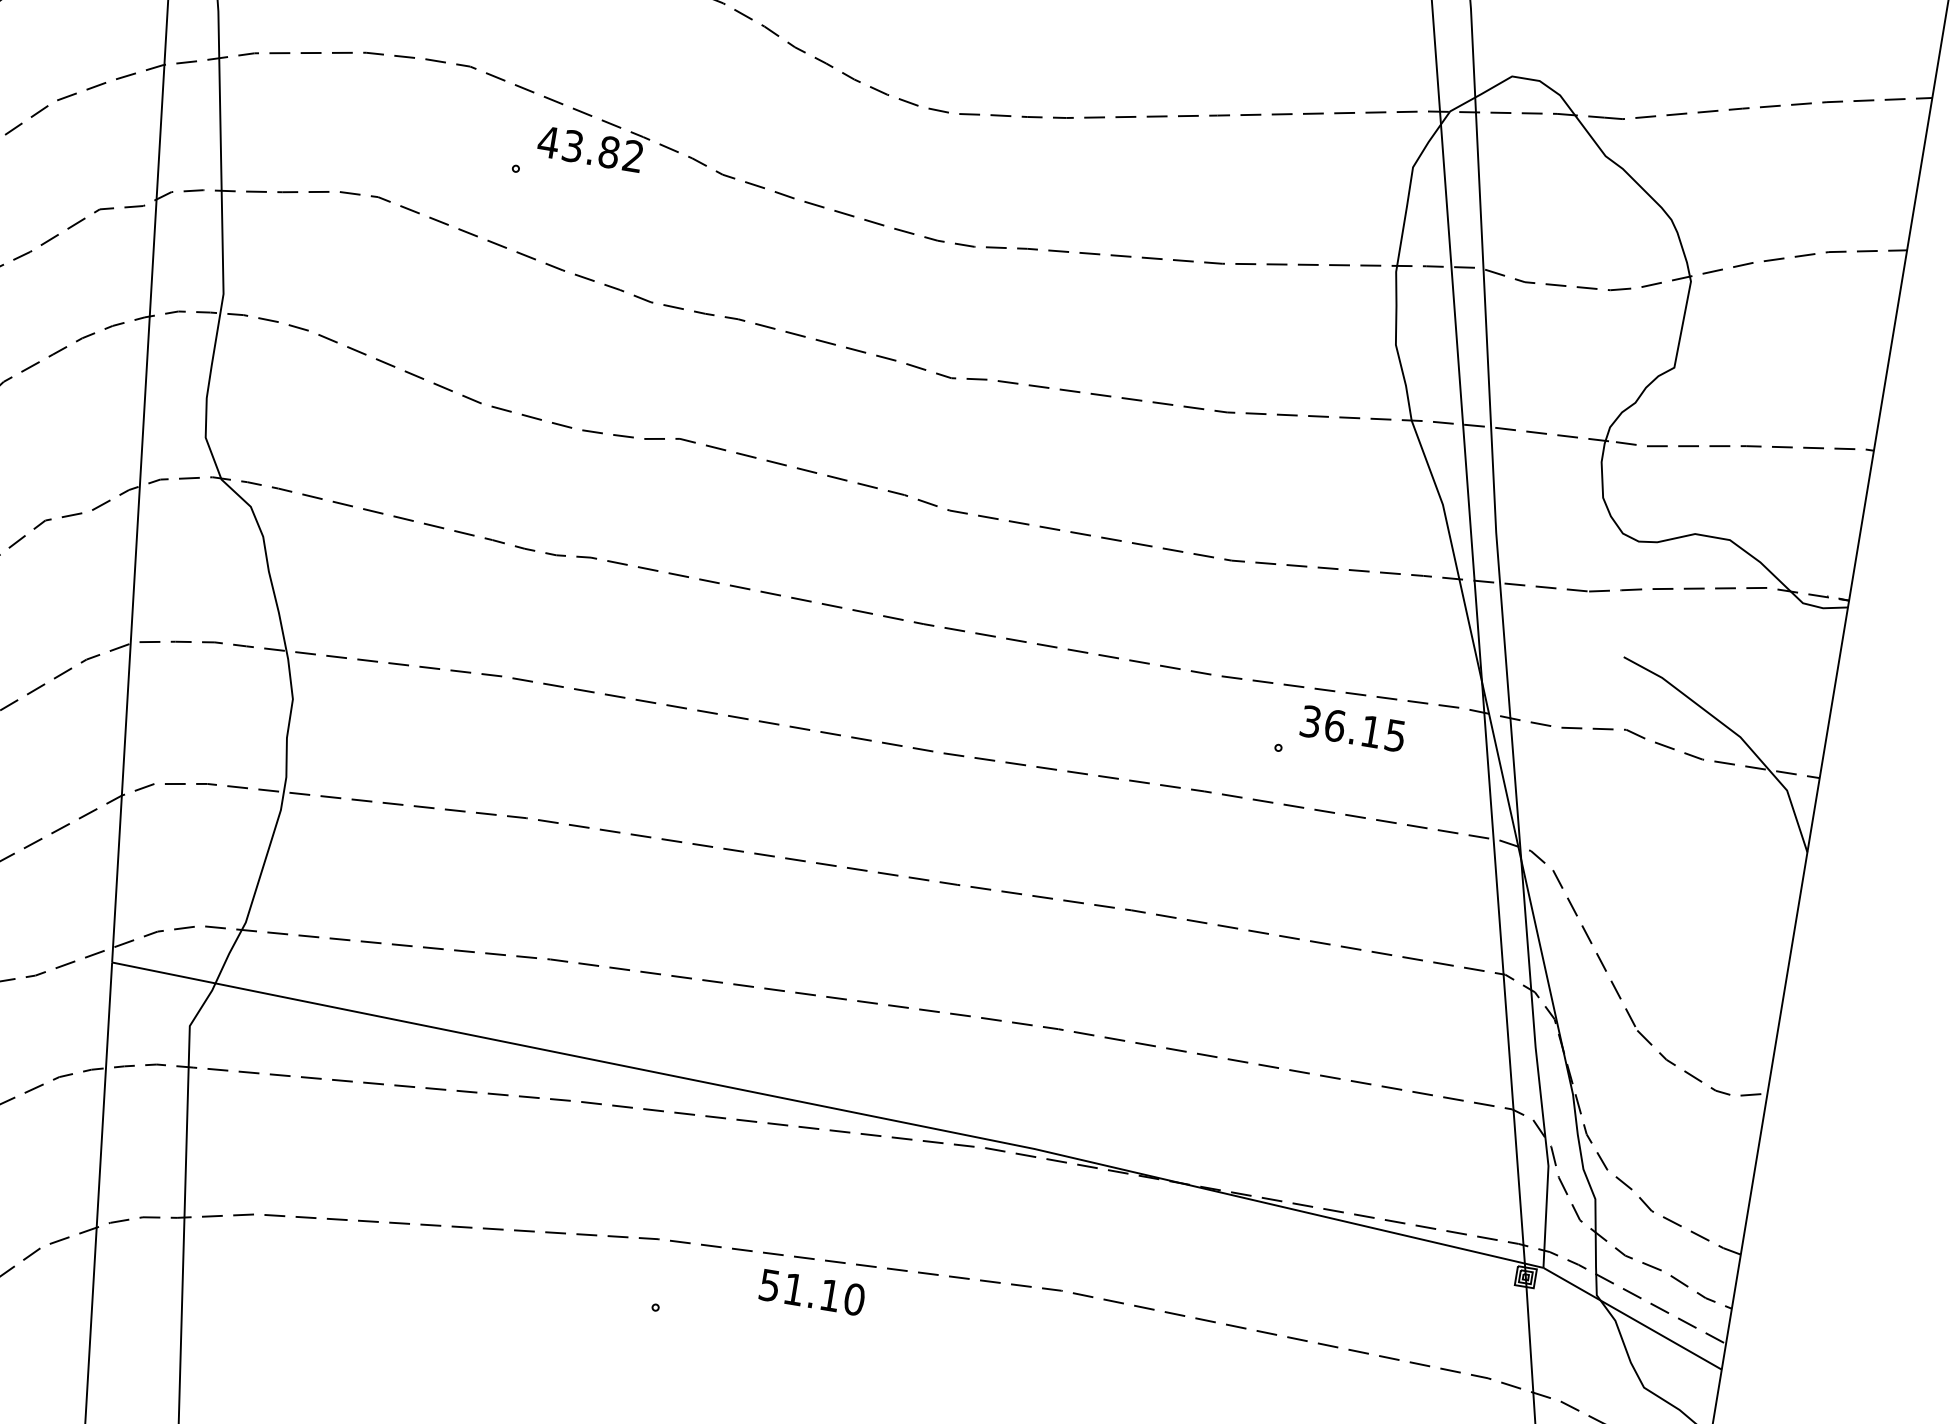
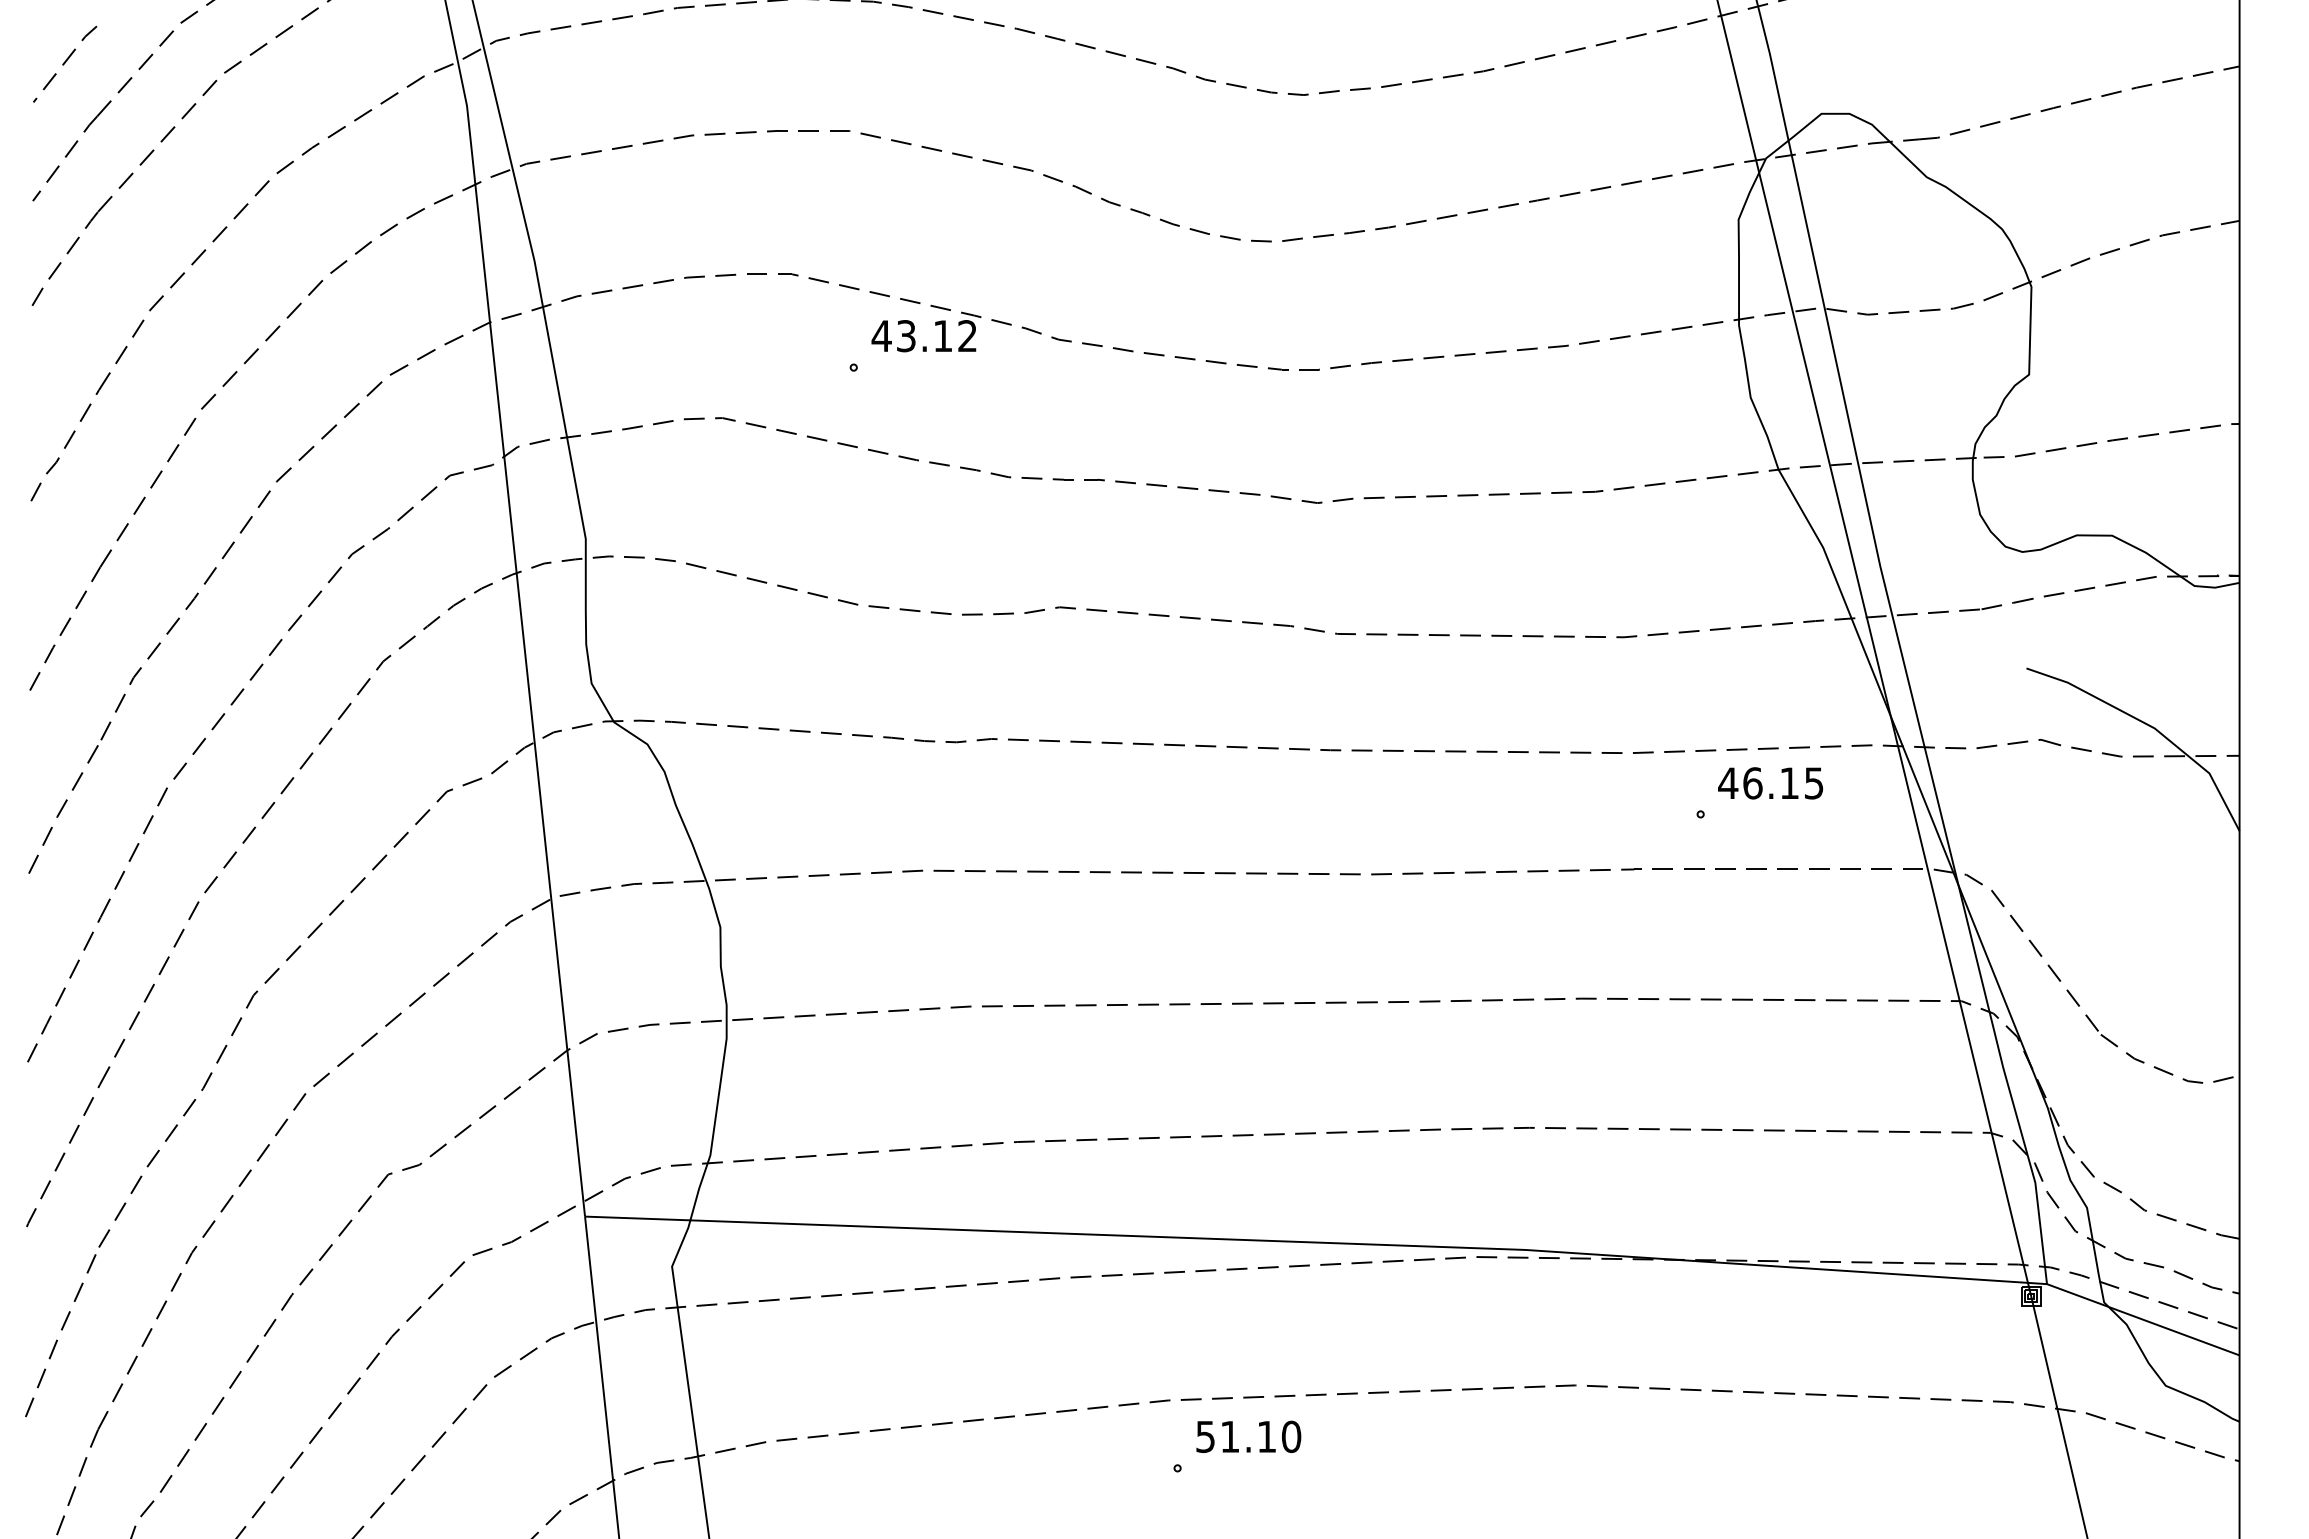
text: (608, 152) -> (942, 336), 43.82 -> 43.12
text: (1310, 721) -> (1728, 783), 36.15 -> 46.15
text: (812, 1292) -> (1248, 1436), moved

